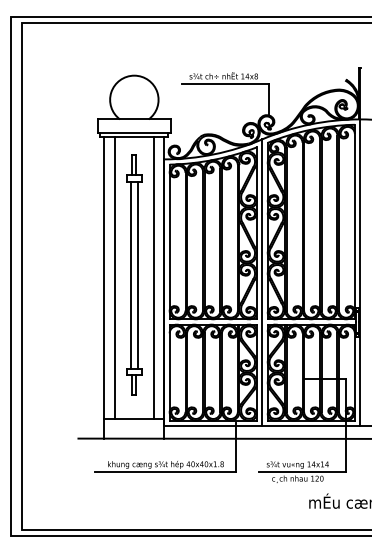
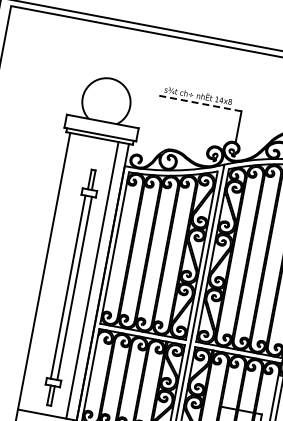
line: (225, 83) -> (198, 103), solid -> dashed
part: (134, 274) -> (71, 287), moved
line: (115, 277) -> (55, 272), removed

